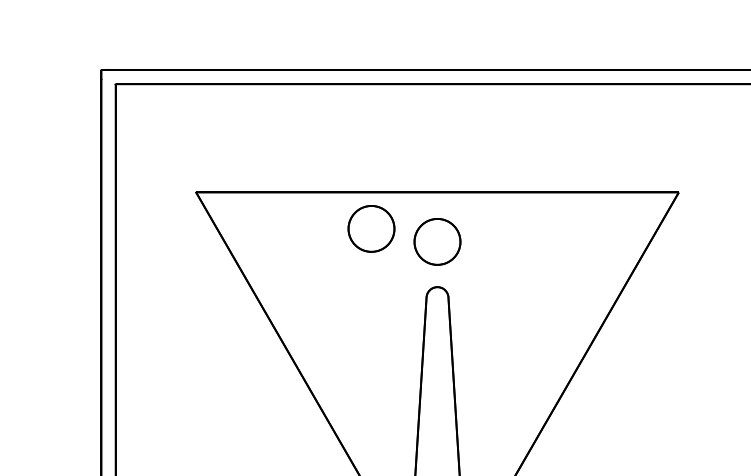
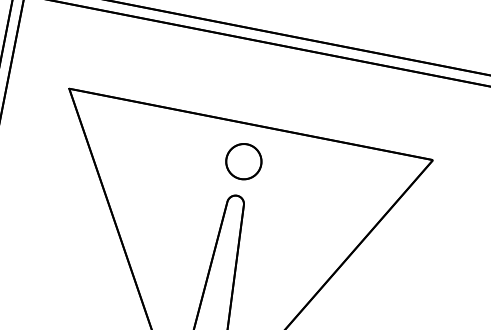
part: (371, 228) -> (196, 141), removed

